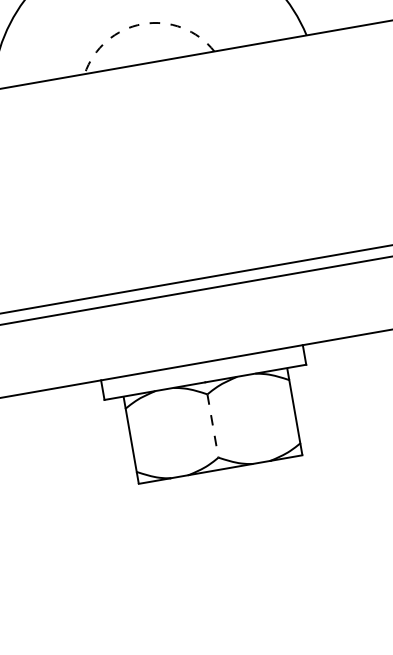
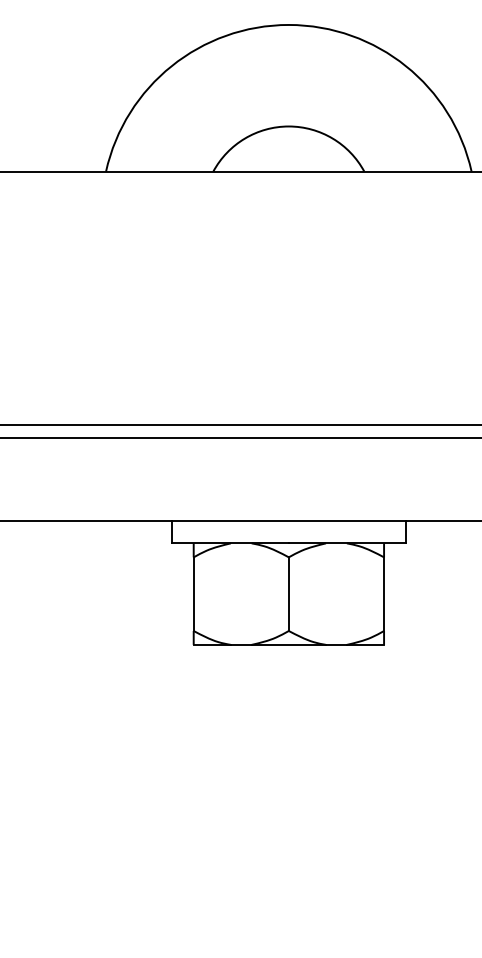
arc: (142, 24) -> (288, 126), dashed -> solid
line: (212, 426) -> (288, 594), dashed -> solid

